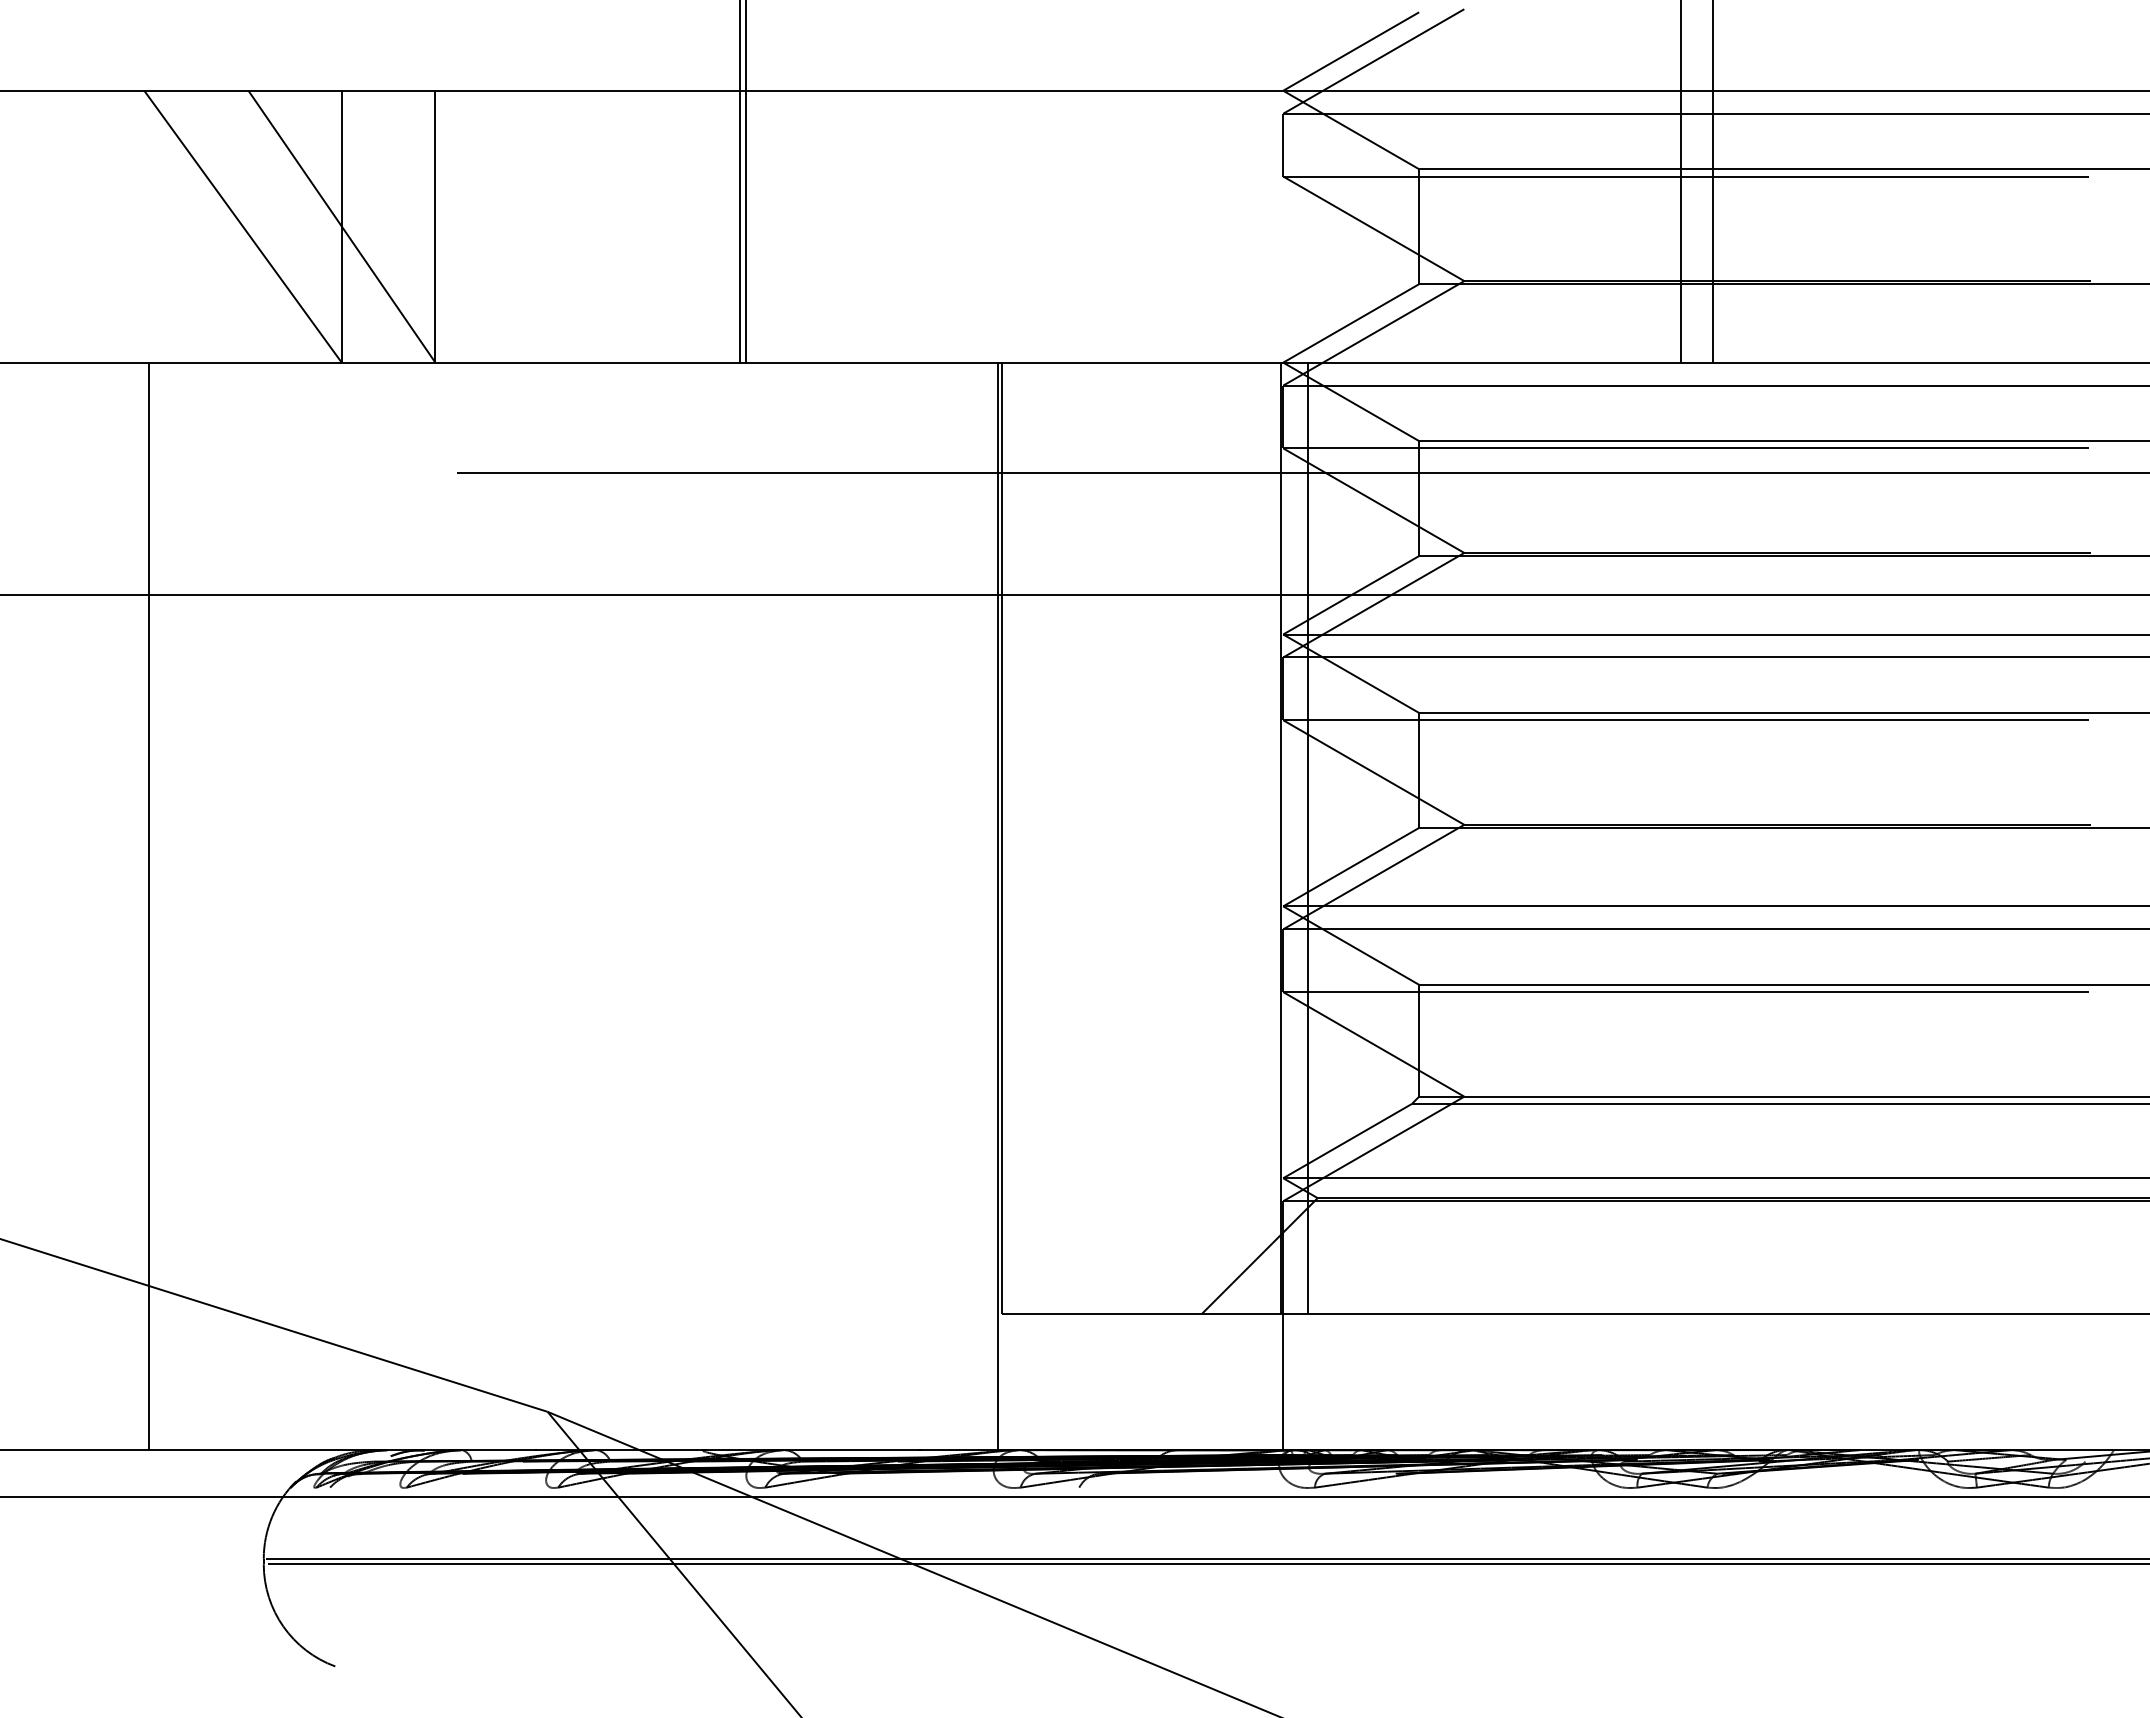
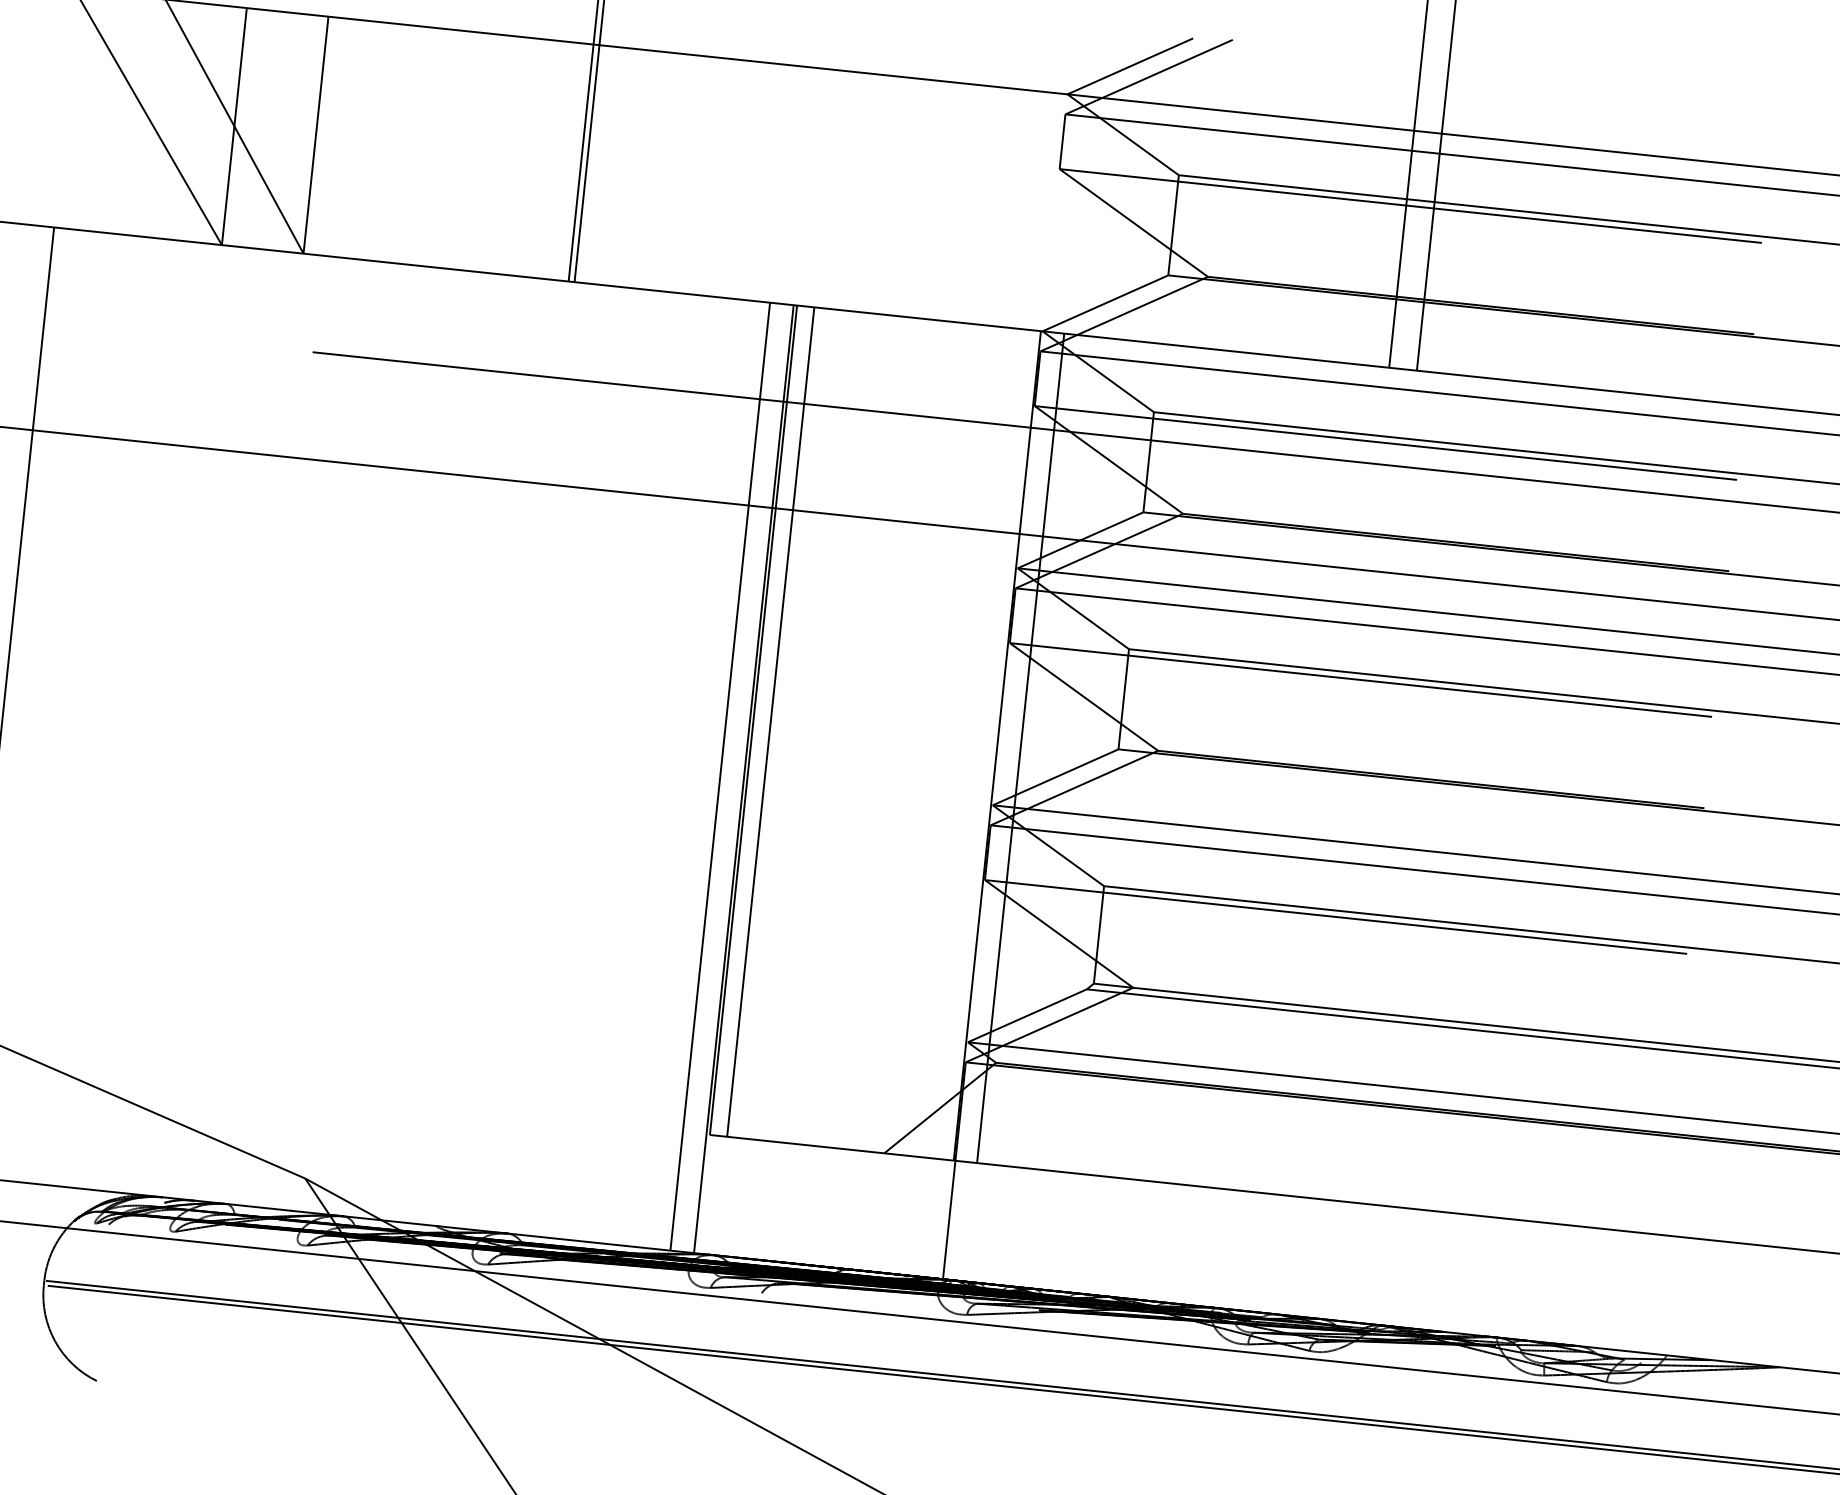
line: (1021, 838) -> (770, 722), added
line: (970, 906) -> (720, 776), added

